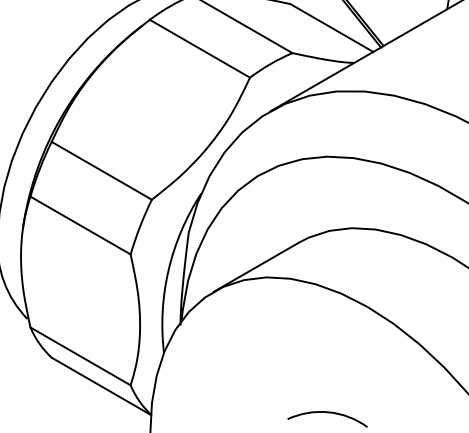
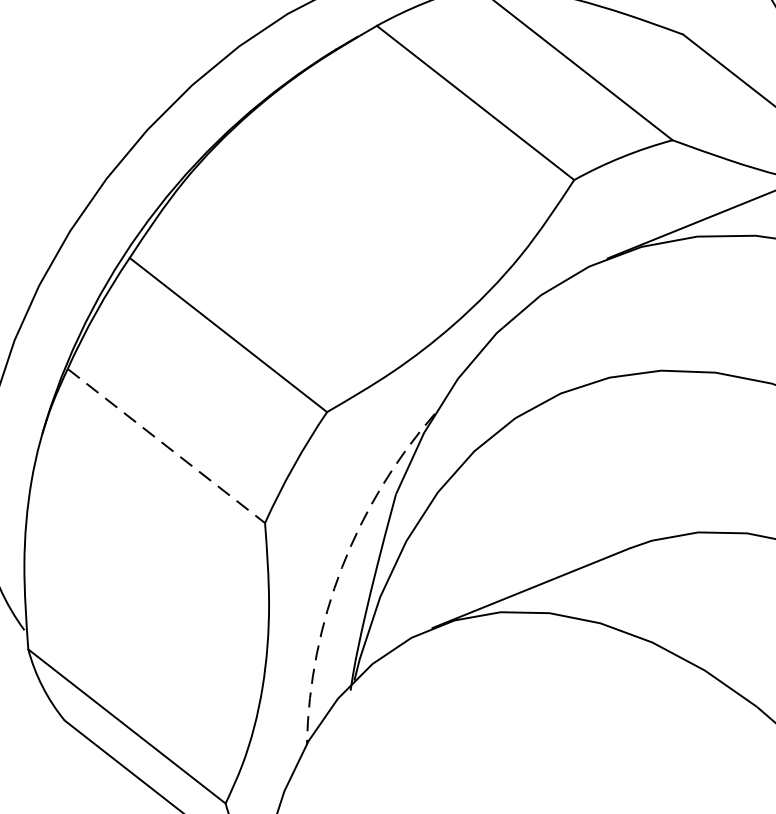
line: (80, 225) -> (166, 445), solid -> dashed
arc: (168, 269) -> (341, 566), solid -> dashed

